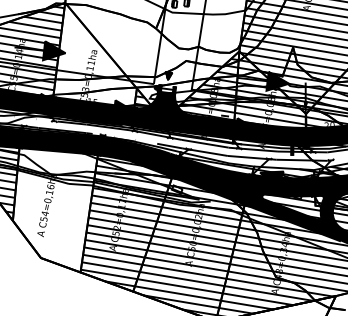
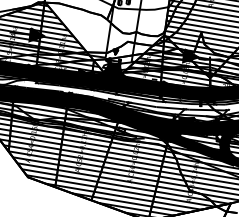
hatch: (94, 66) -> (64, 45), added
hatch: (56, 200) -> (38, 137), added

